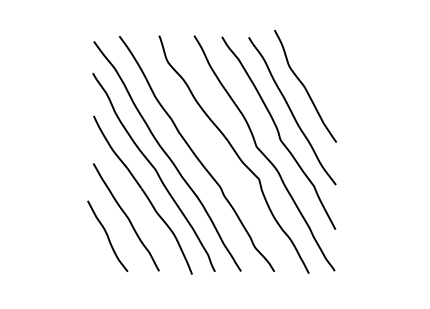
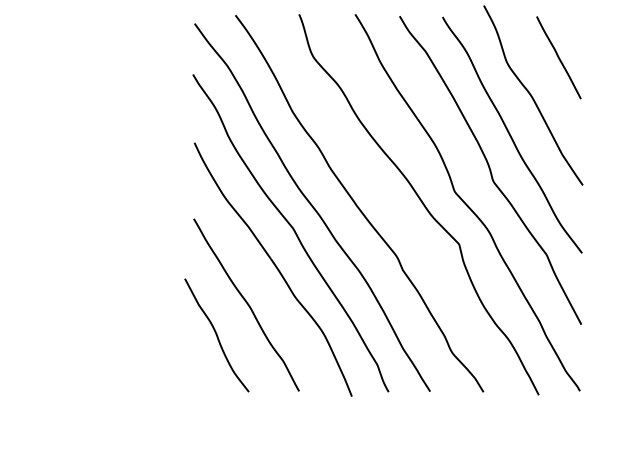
line: (321, 62) -> (558, 57), added

